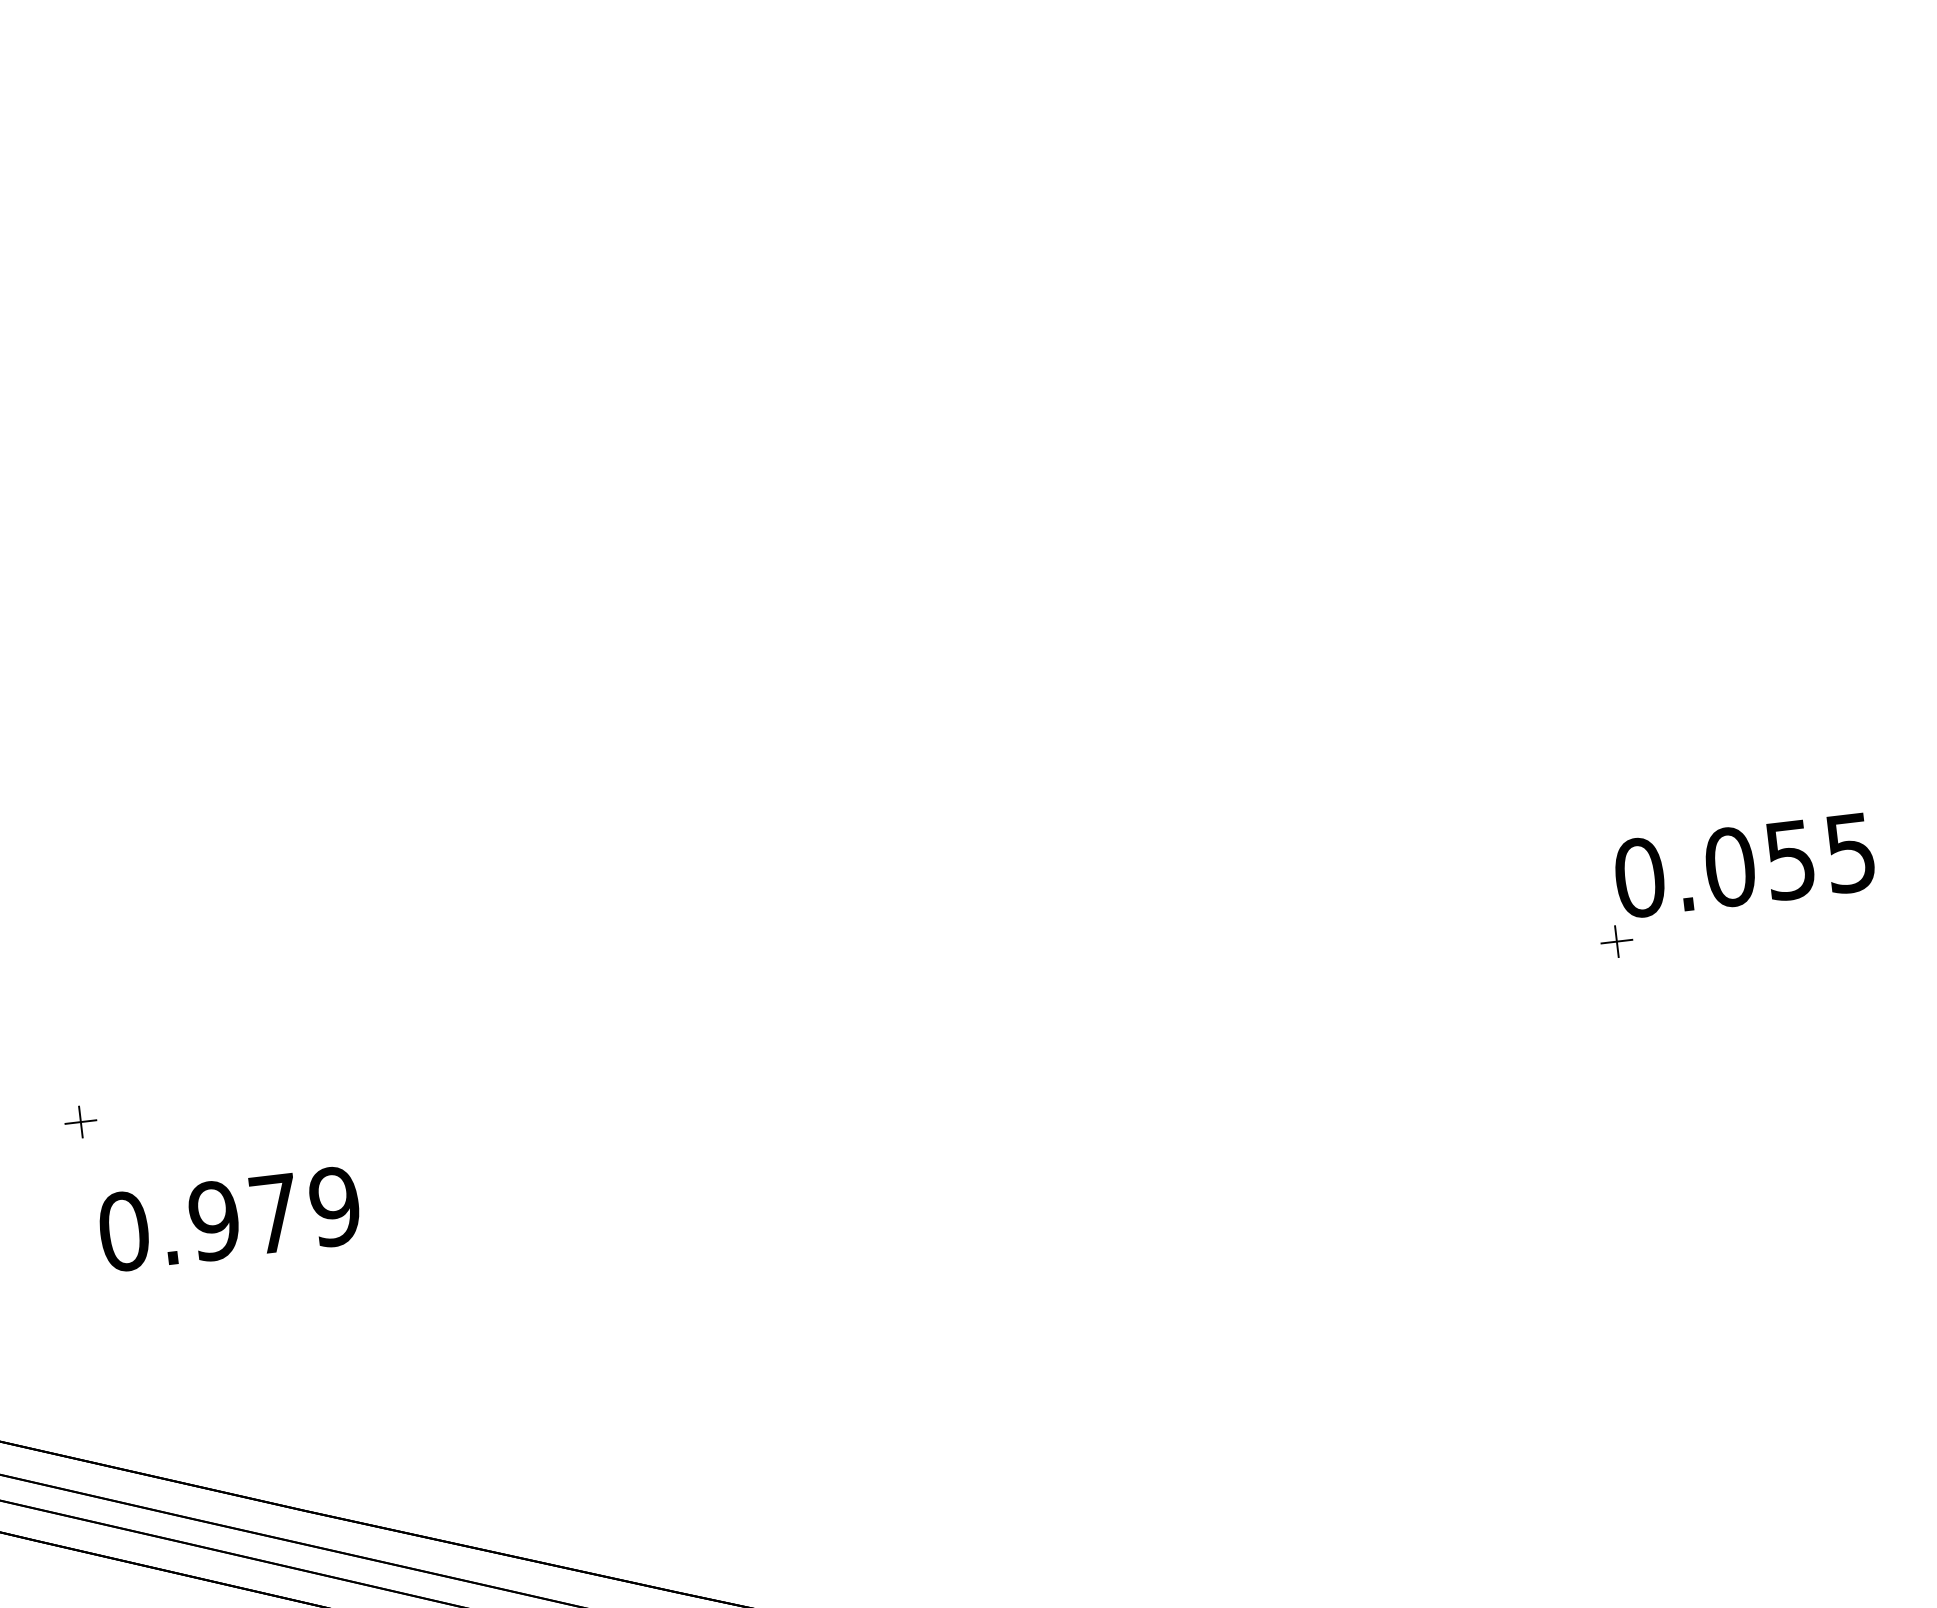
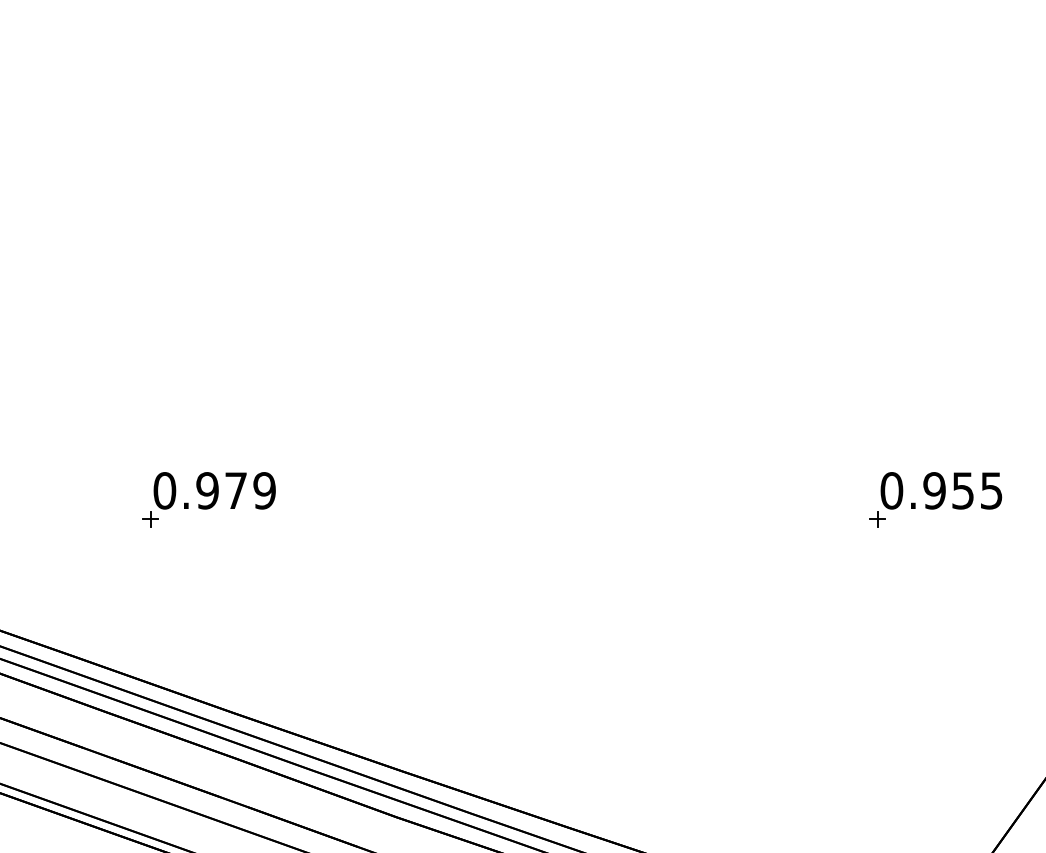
text: (1729, 866) -> (934, 490), 0.055 -> 0.955
text: (228, 1218) -> (214, 490), moved

